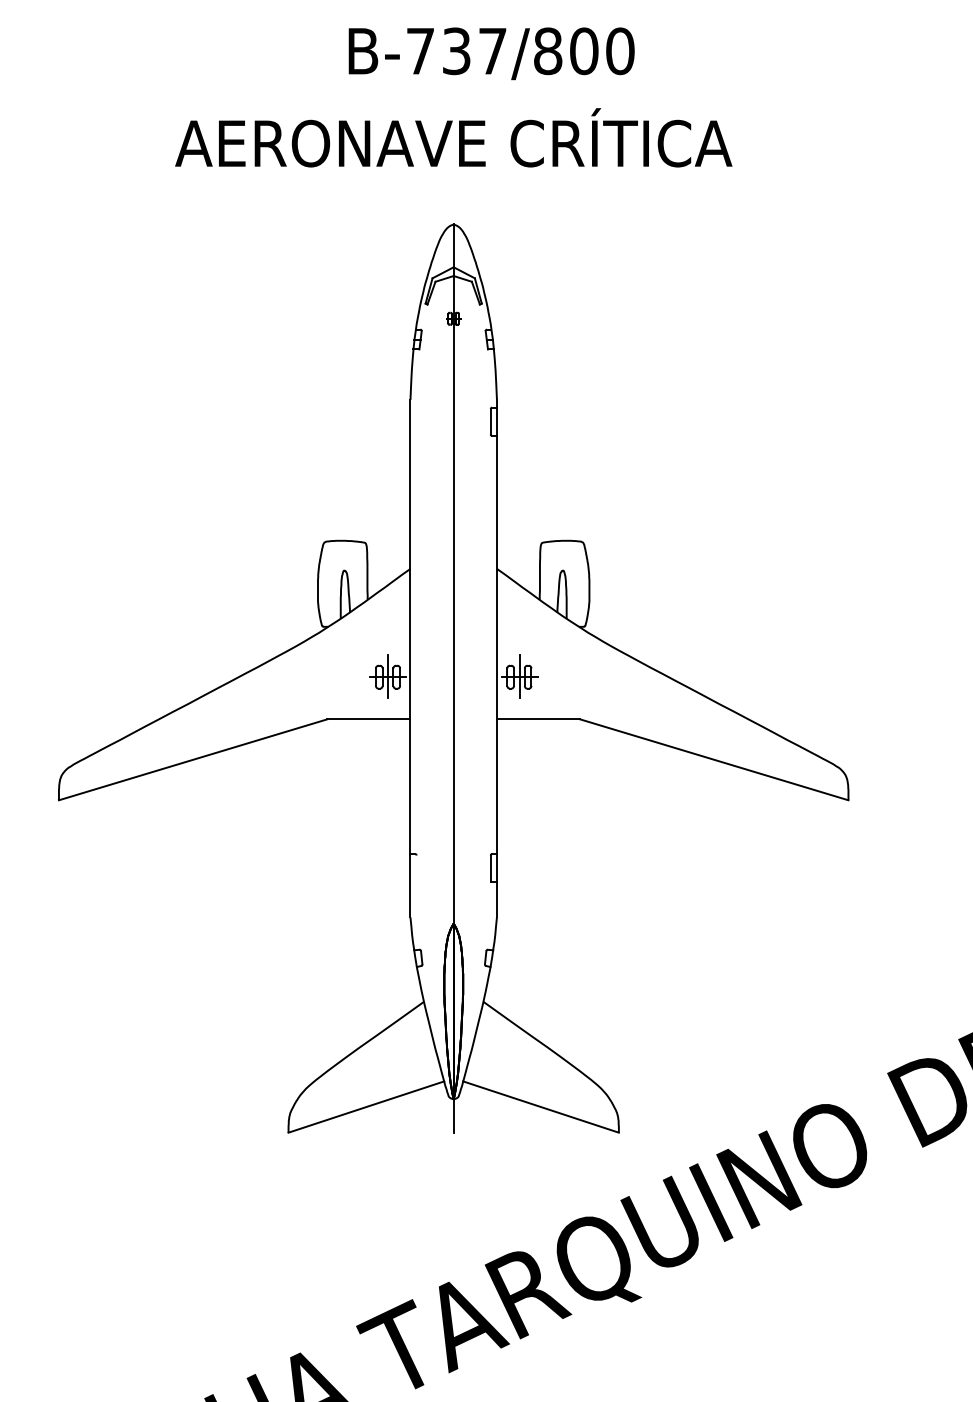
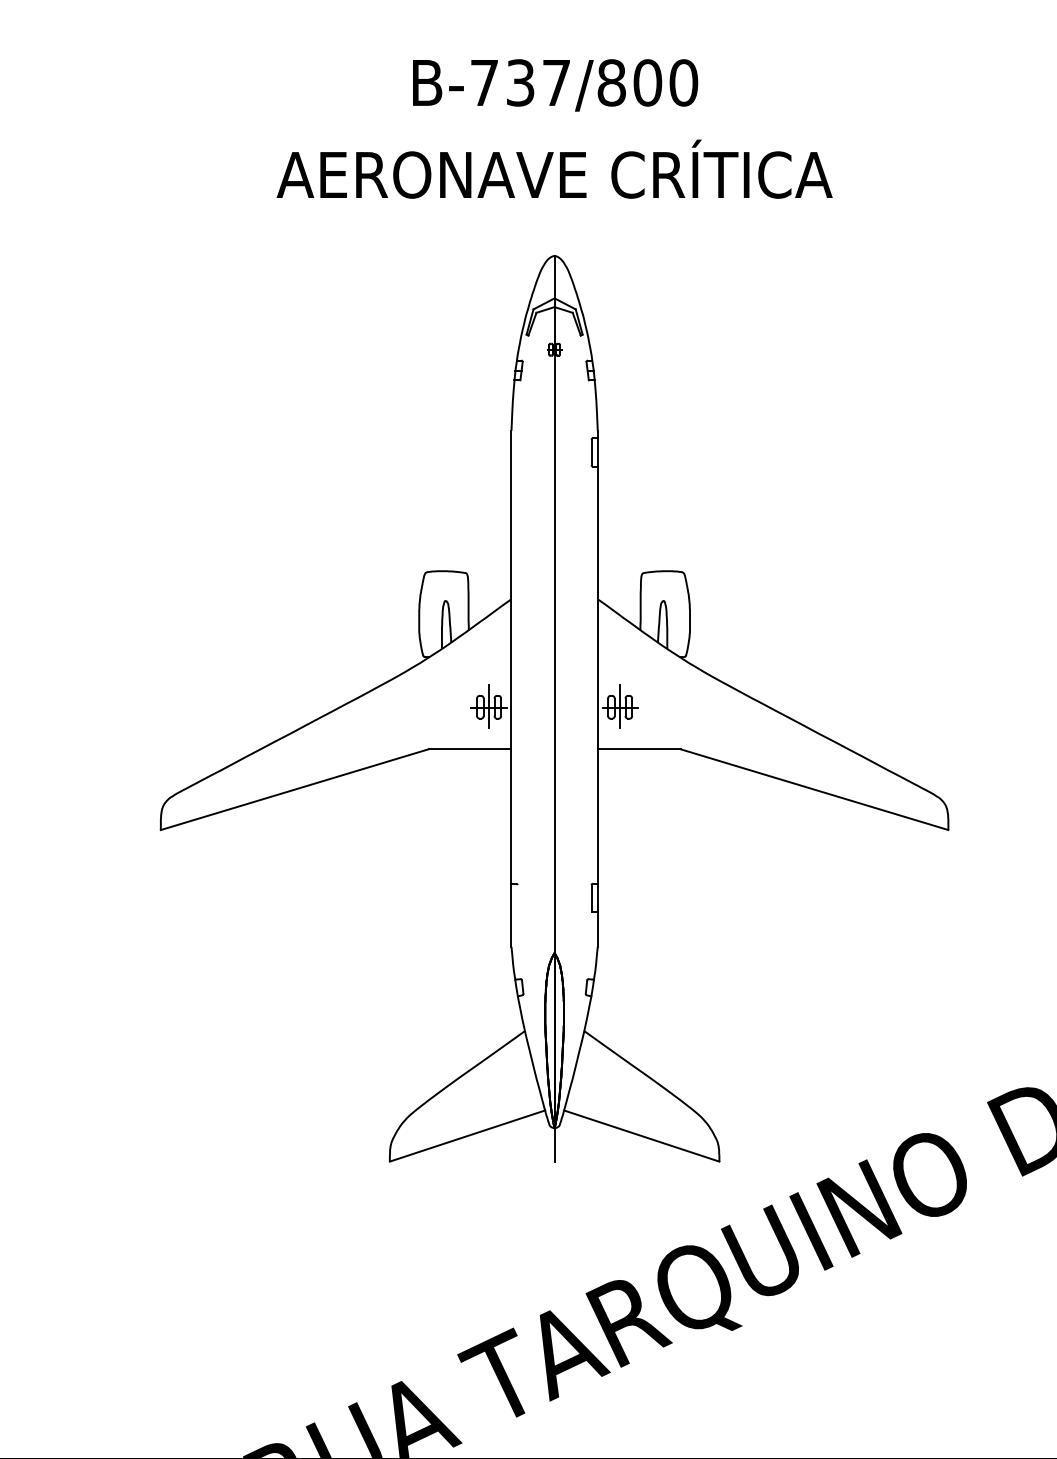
text: (491, 53) -> (555, 85), moved

